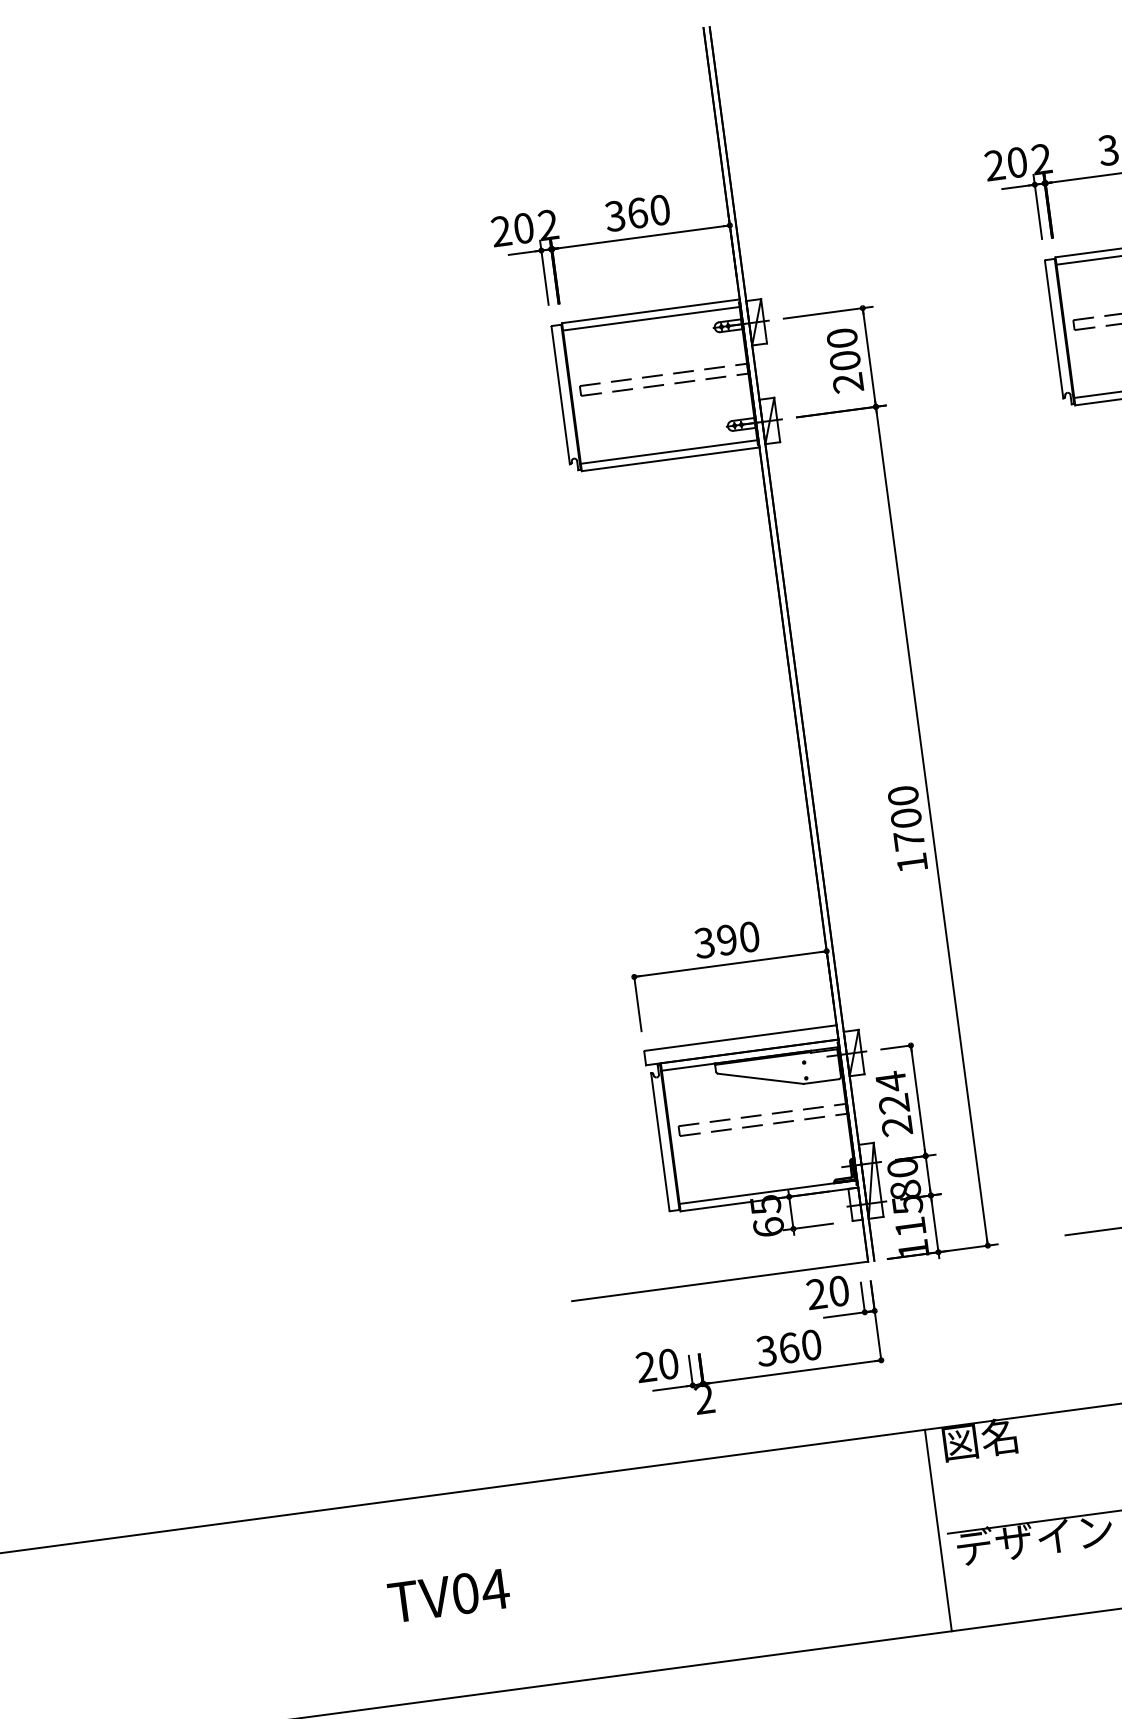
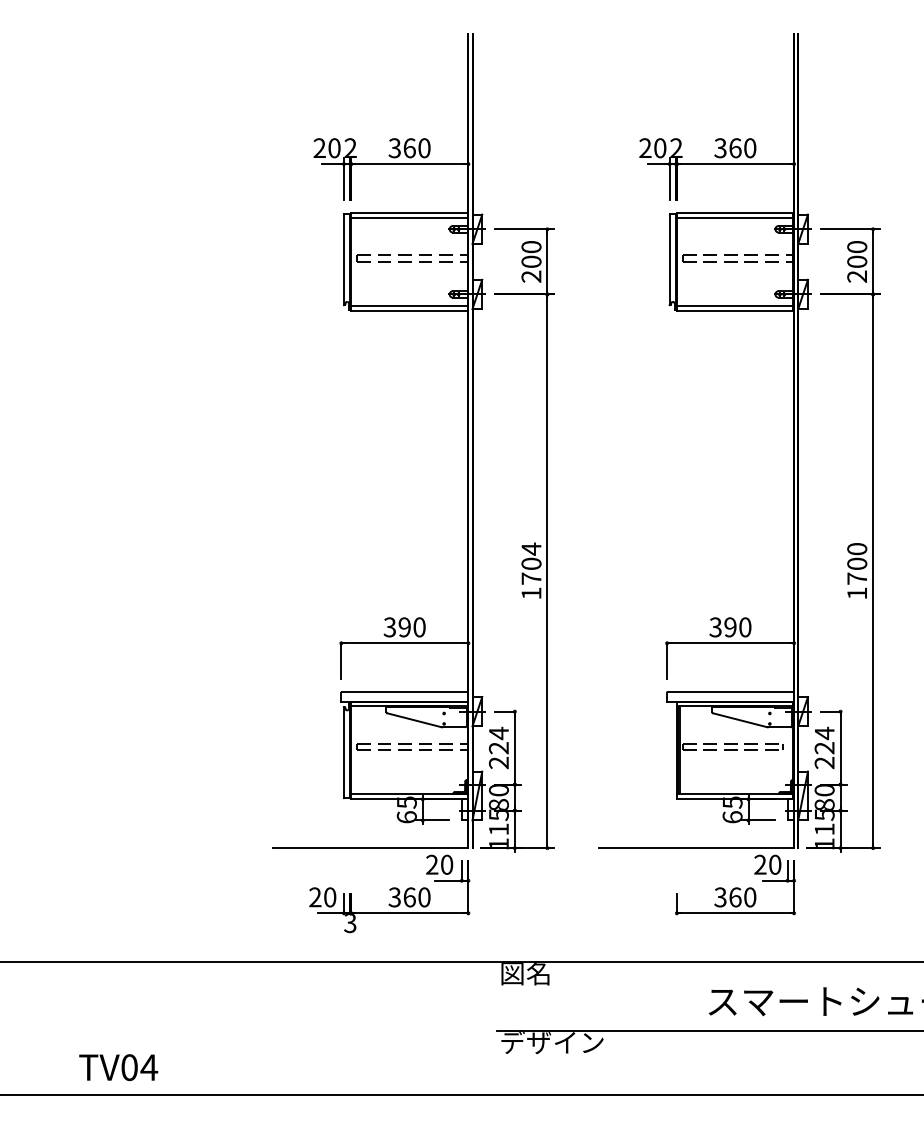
text: (903, 794) -> (531, 548), 1700 -> 1704
text: (704, 1399) -> (350, 923), 2 -> 3
line: (938, 1530) -> (490, 1028), removed
text: (448, 1595) -> (118, 1067), moved

